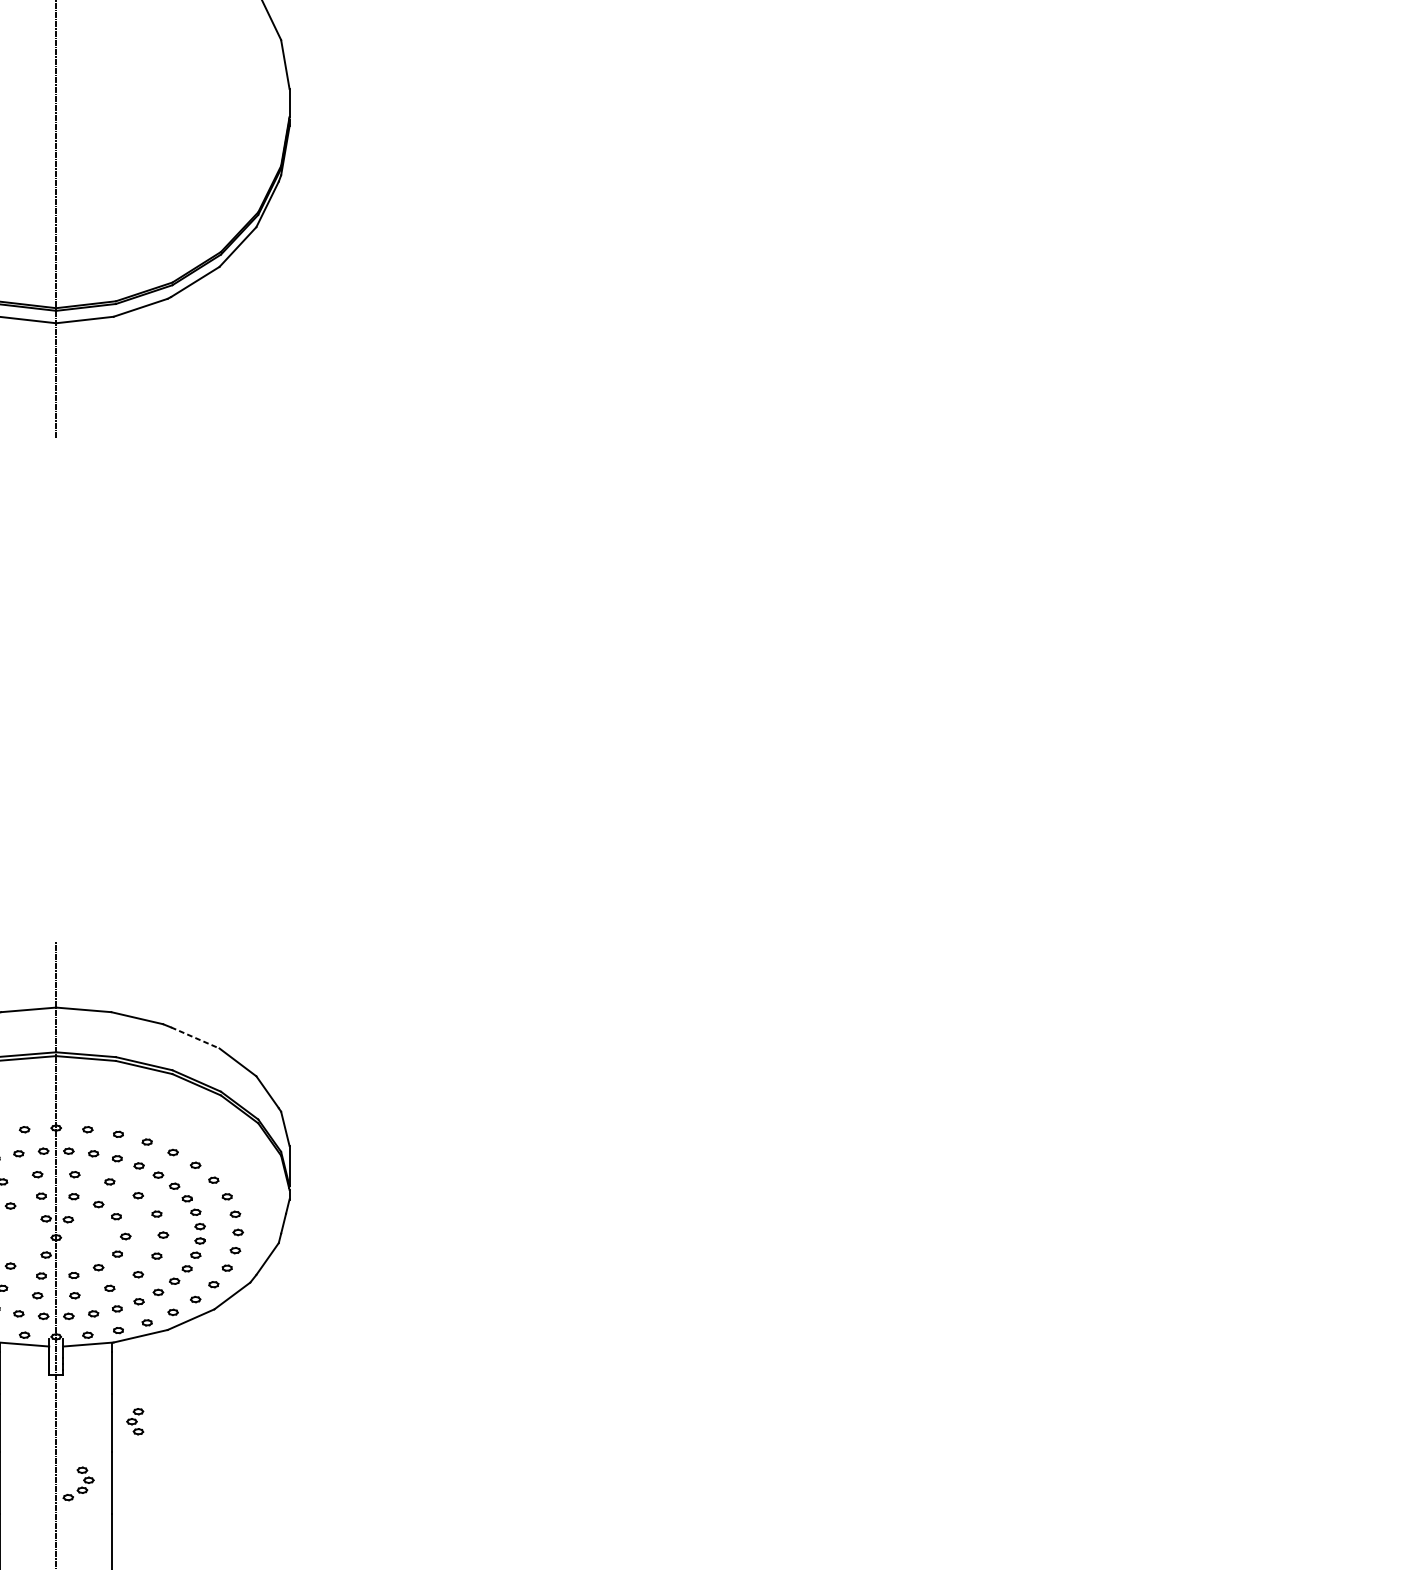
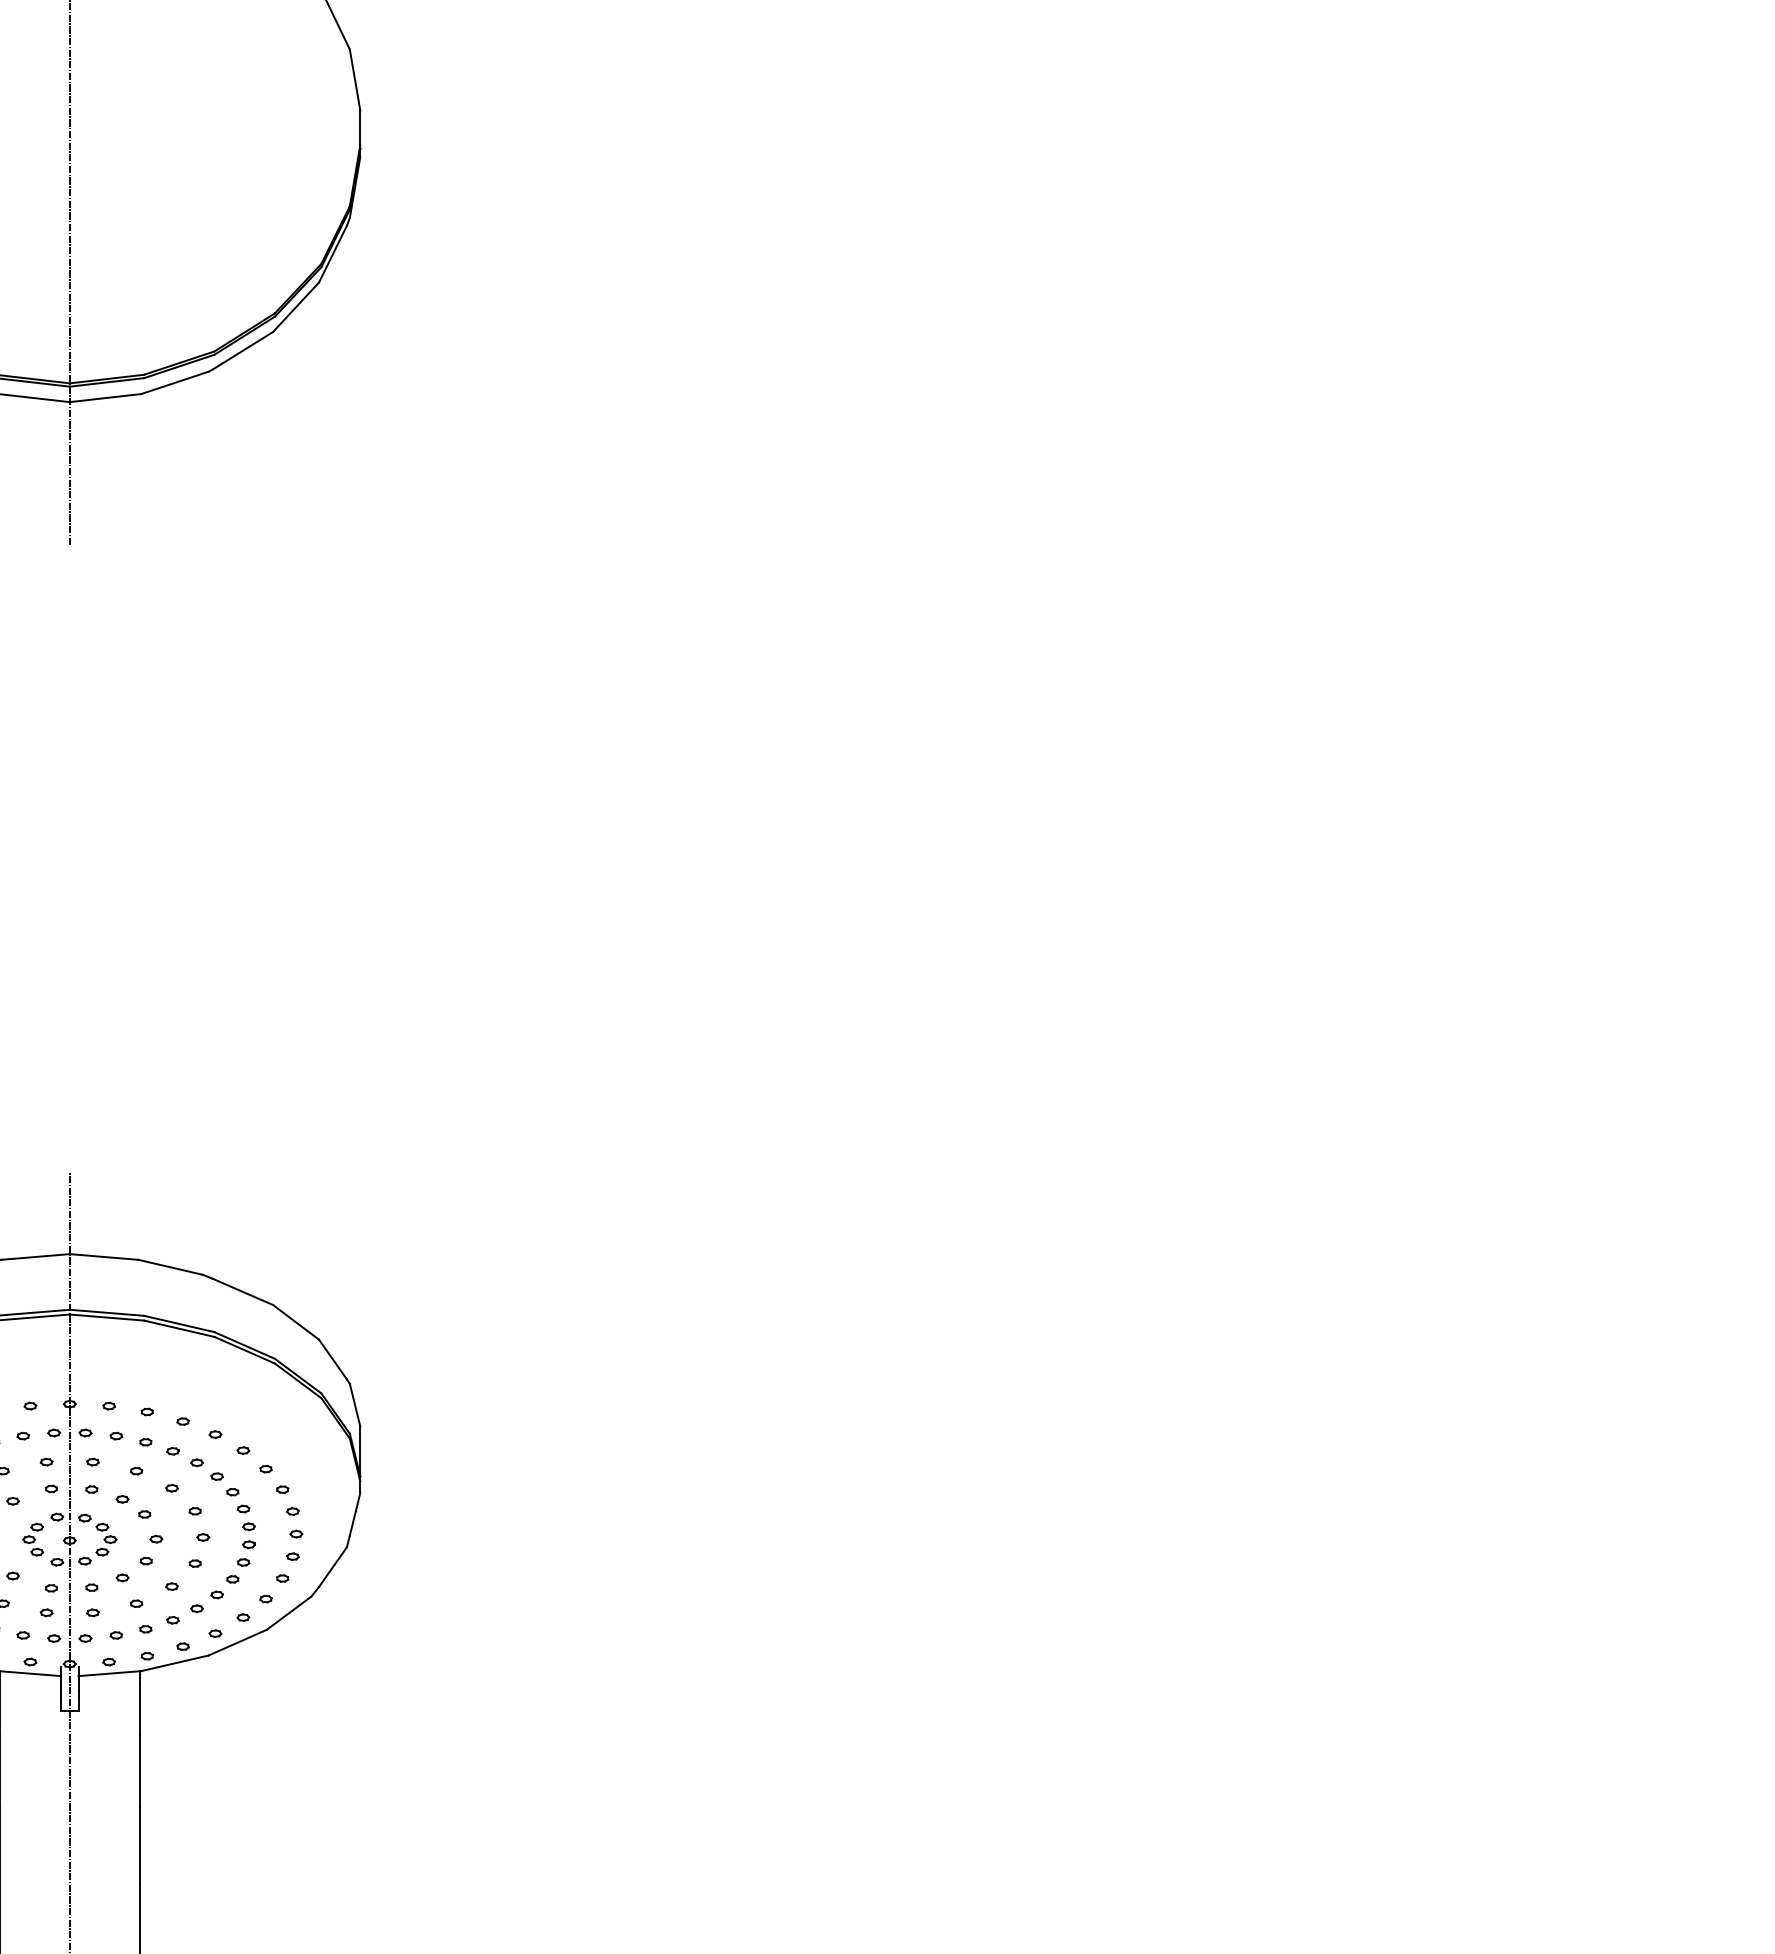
line: (194, 1037) -> (242, 1291), dashed -> solid
part: (135, 1421) -> (33, 1539), moved
part: (78, 1483) -> (97, 1543), moved

